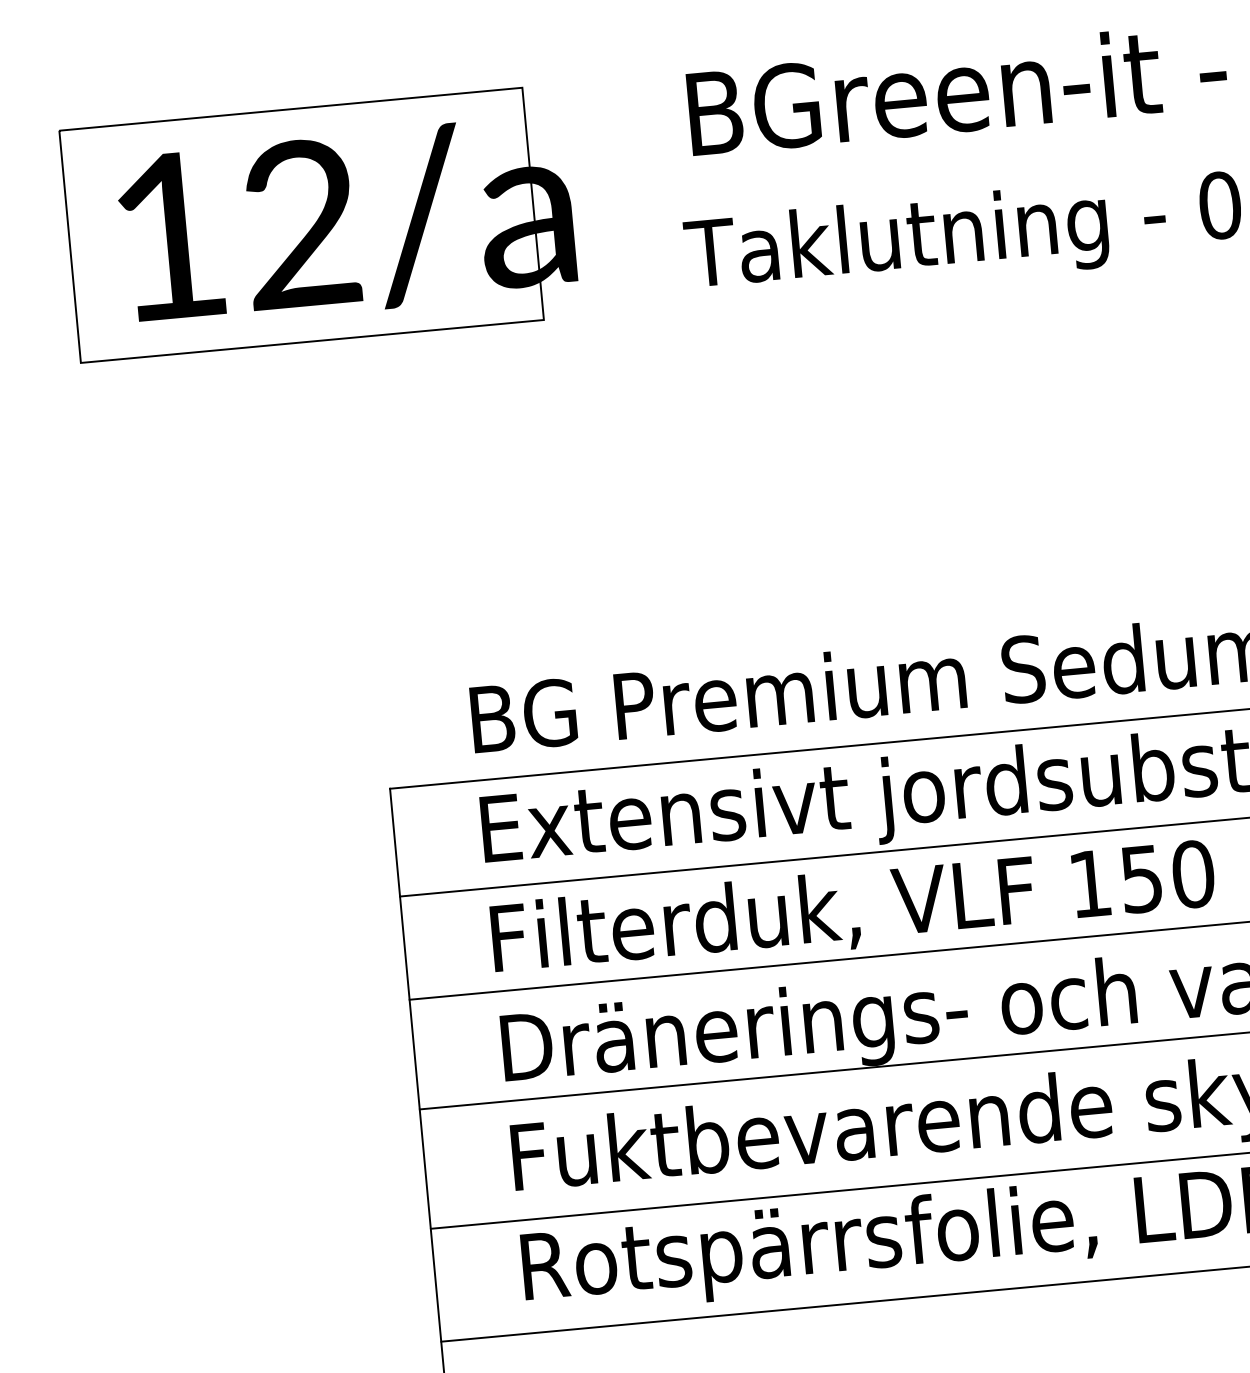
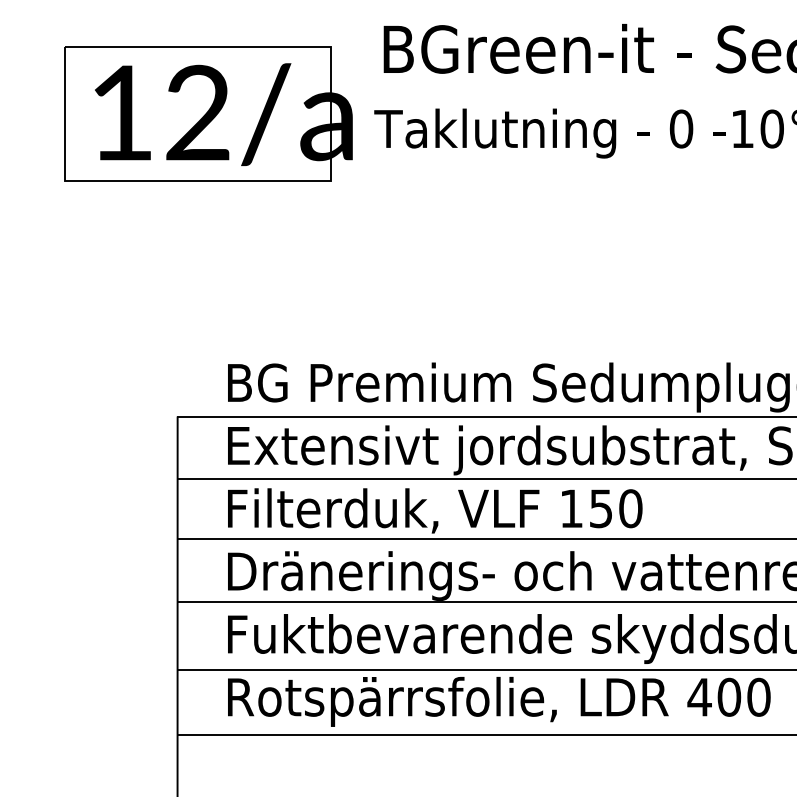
part: (319, 223) -> (208, 113), moved

